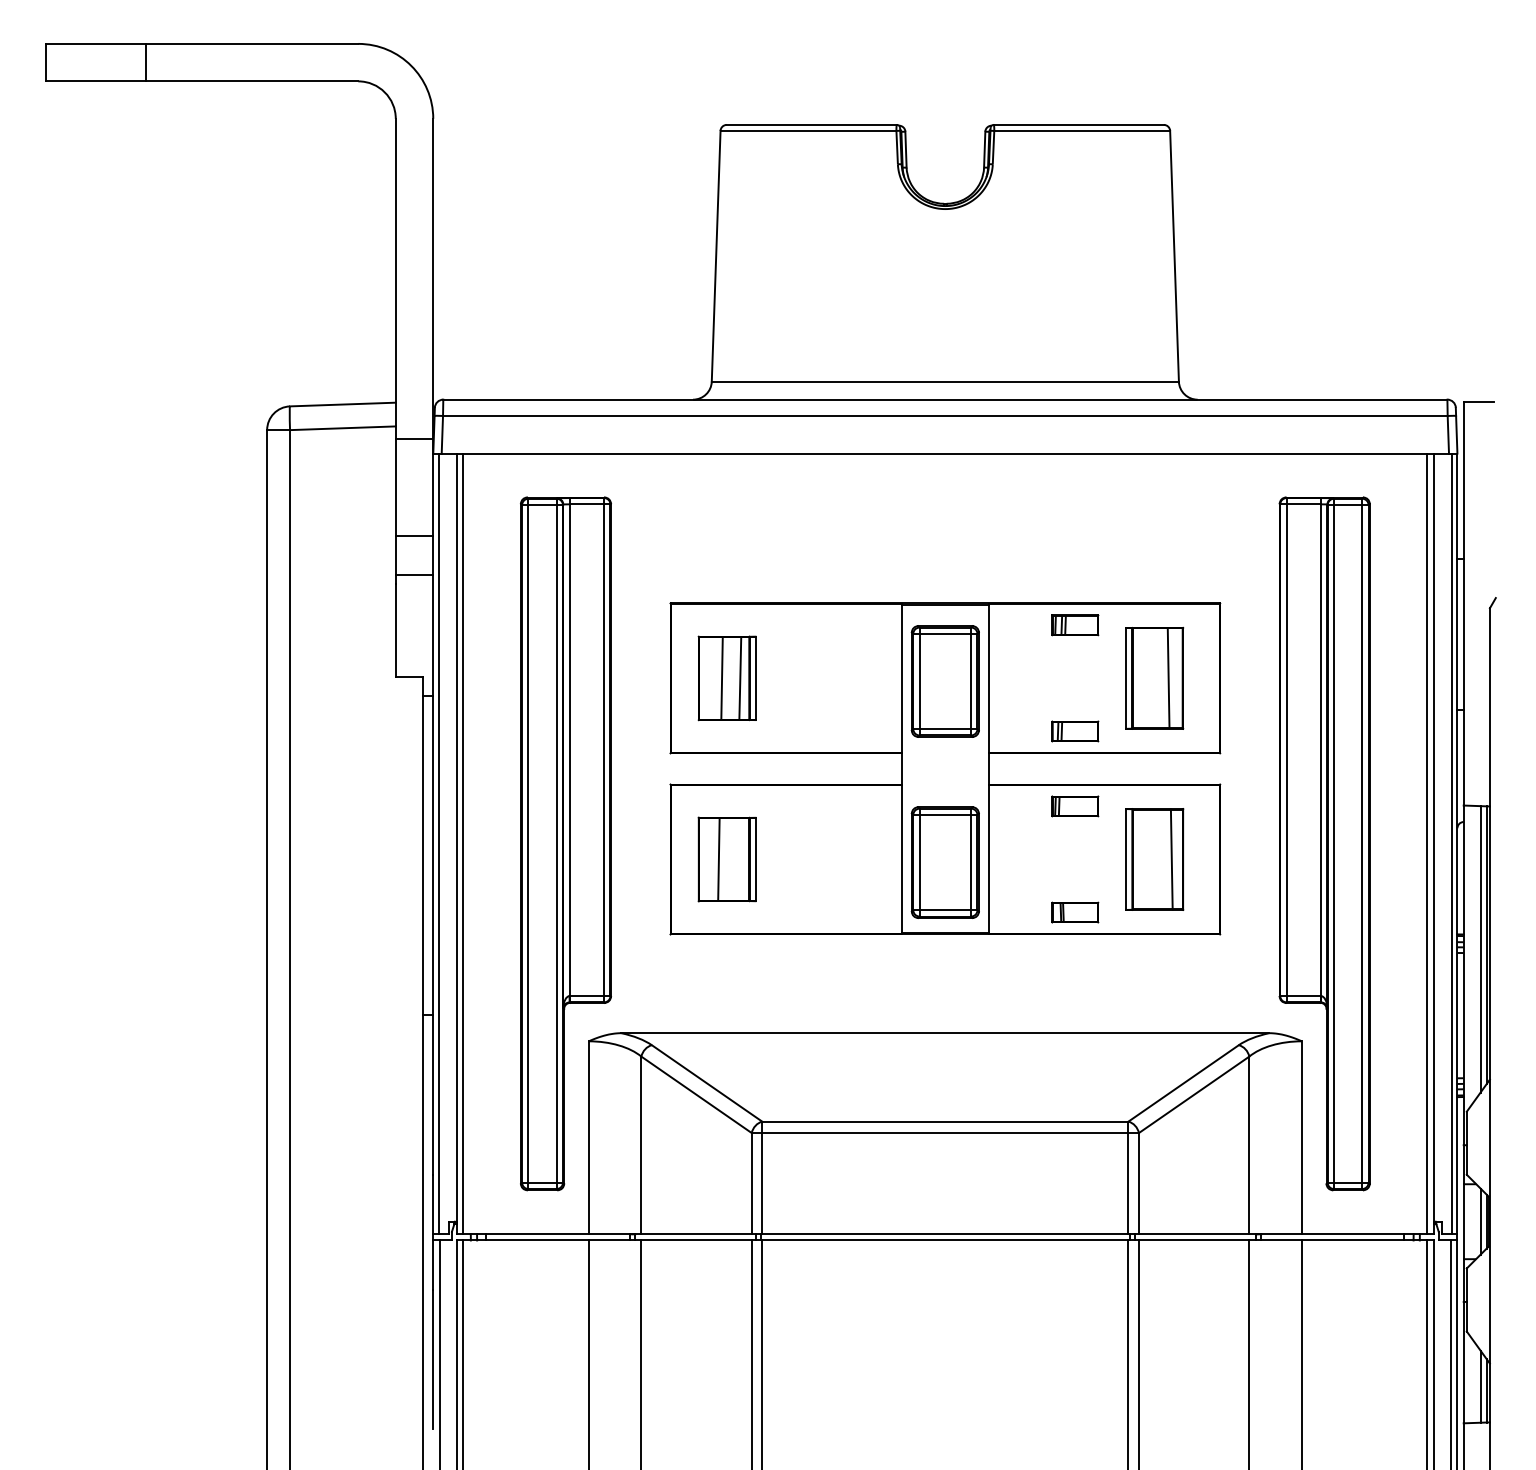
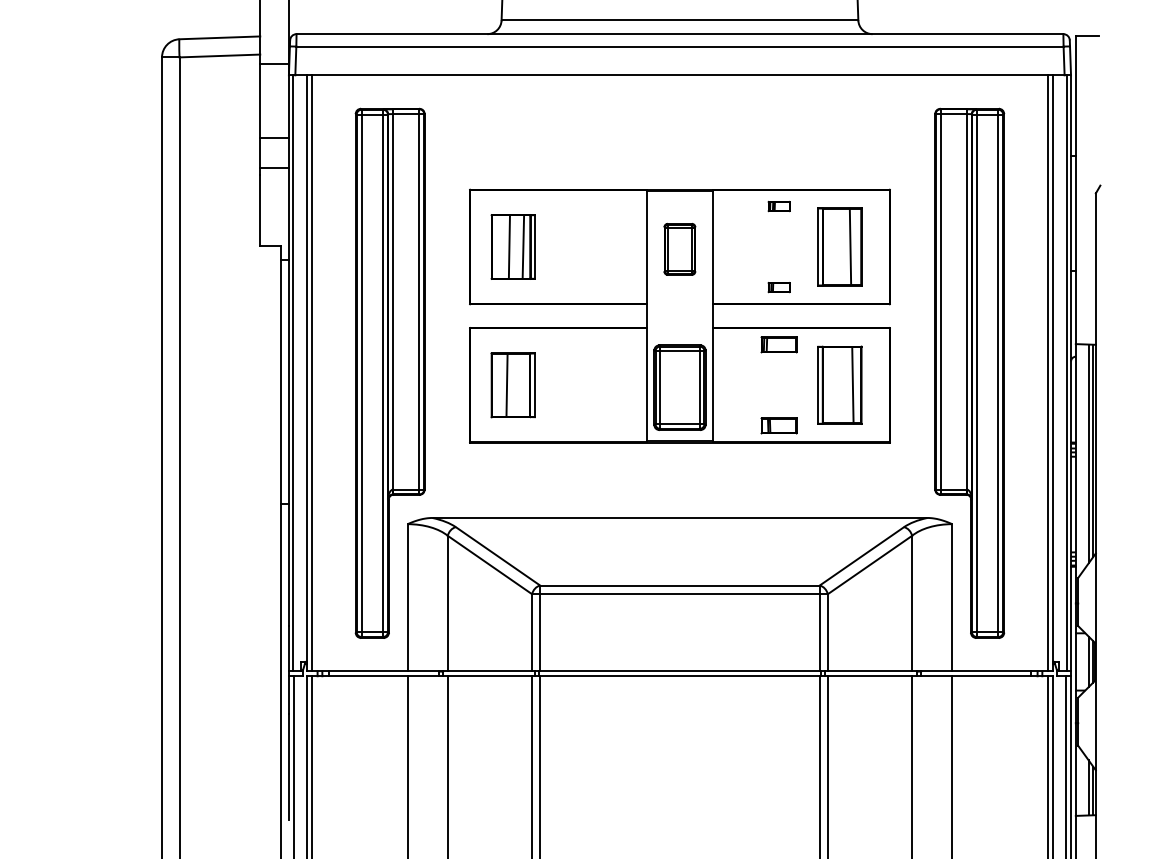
part: (1075, 625) -> (779, 206), size x0.6
part: (944, 681) -> (679, 249), size x0.6
part: (1075, 731) -> (779, 287), size x0.6

